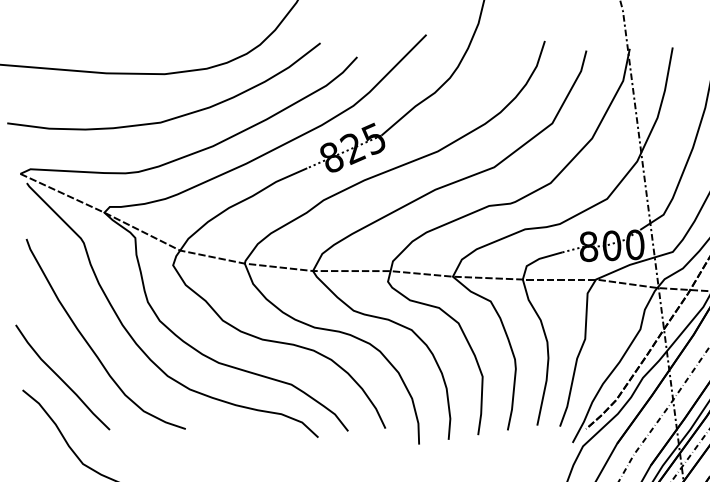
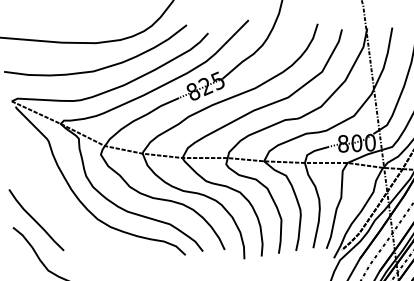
curve: (91, 345) -> (53, 201), removed

